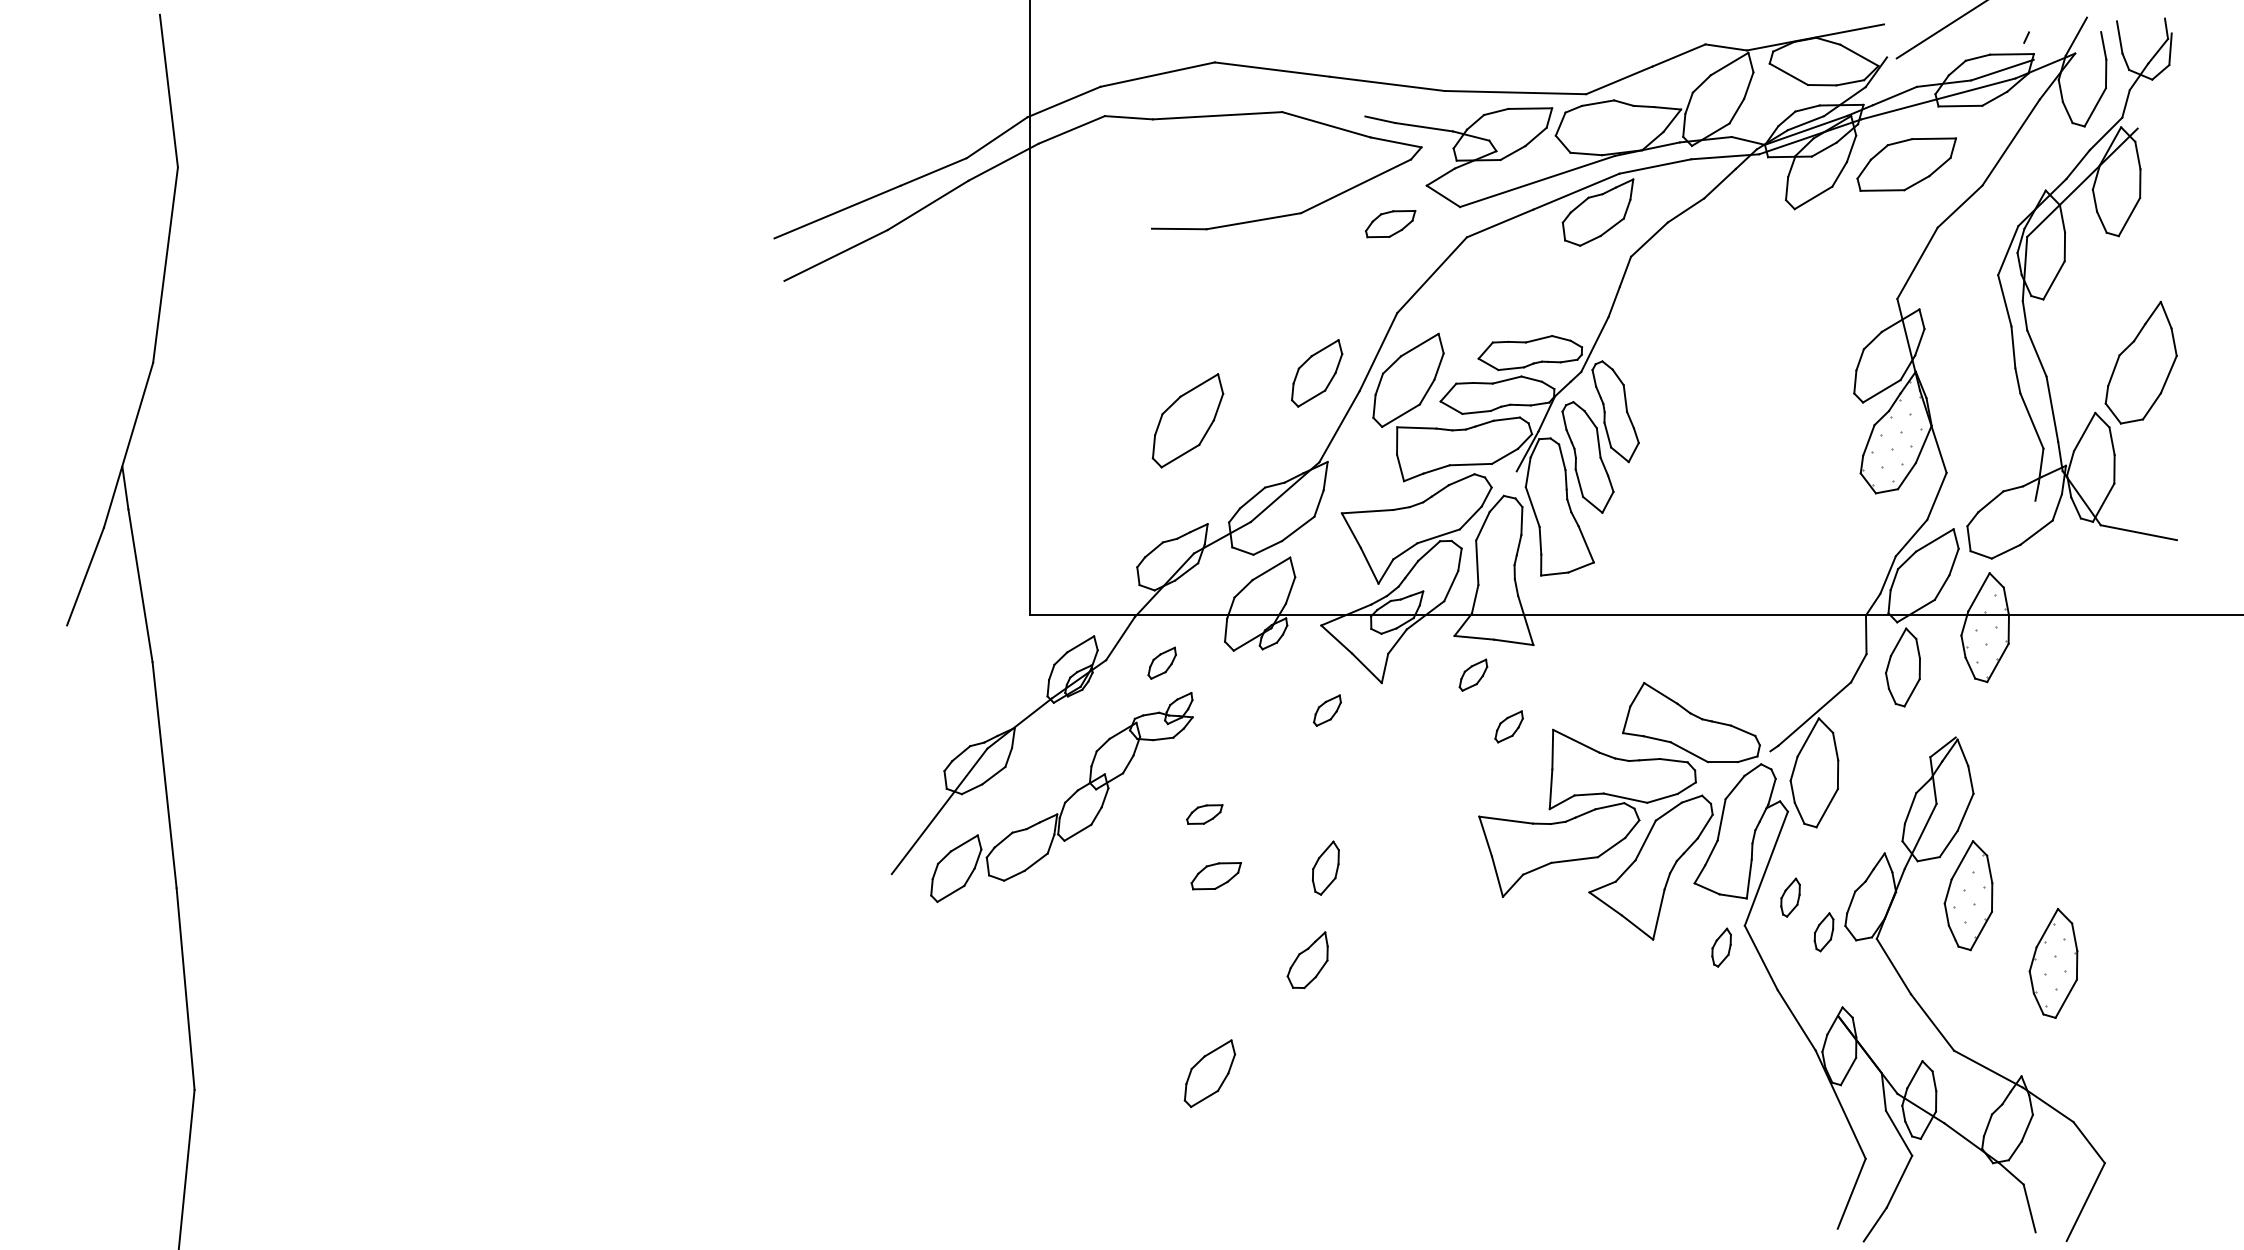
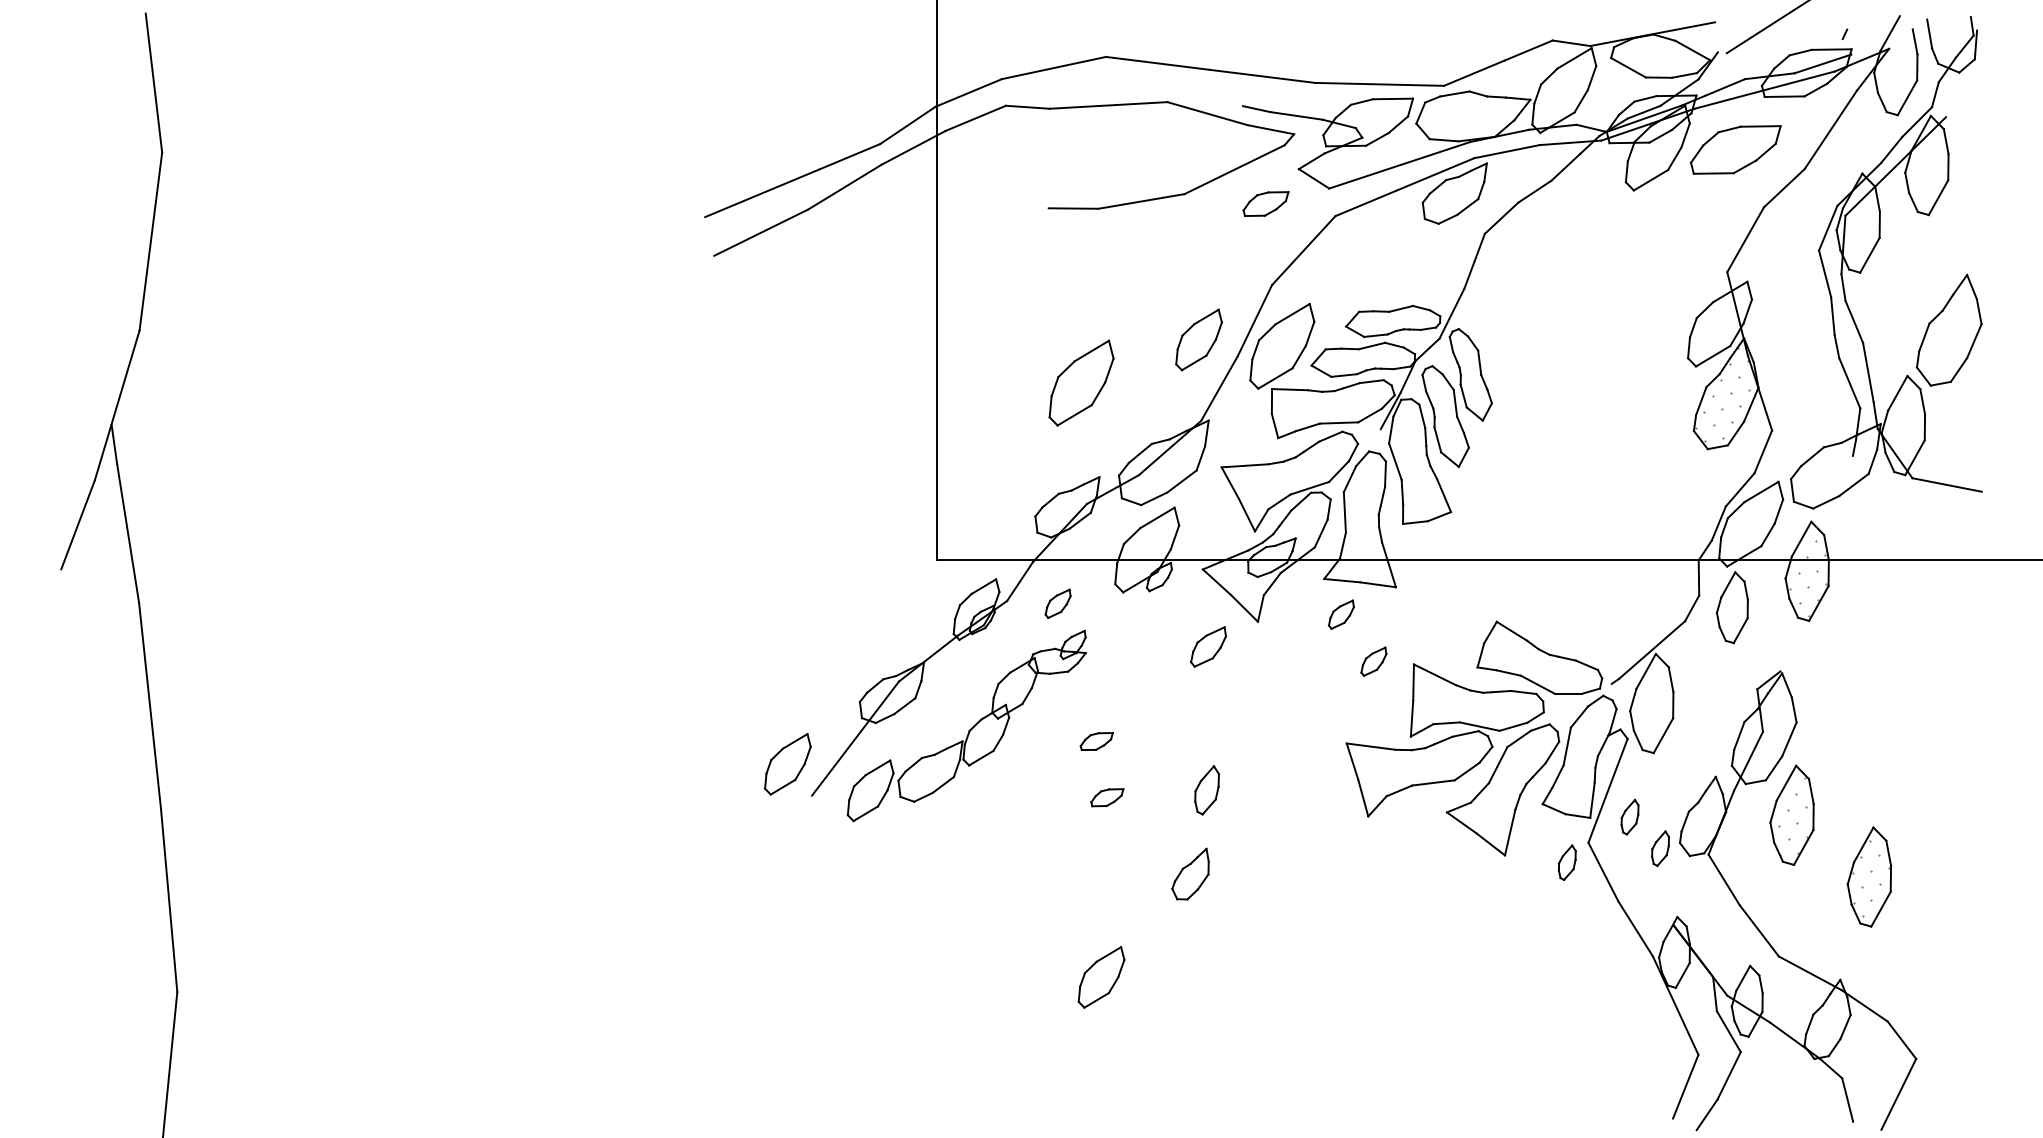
part: (1327, 710) -> (1208, 646), size x1.43
part: (864, 839) -> (787, 764), added
part: (1216, 876) -> (1107, 797), size x0.71

